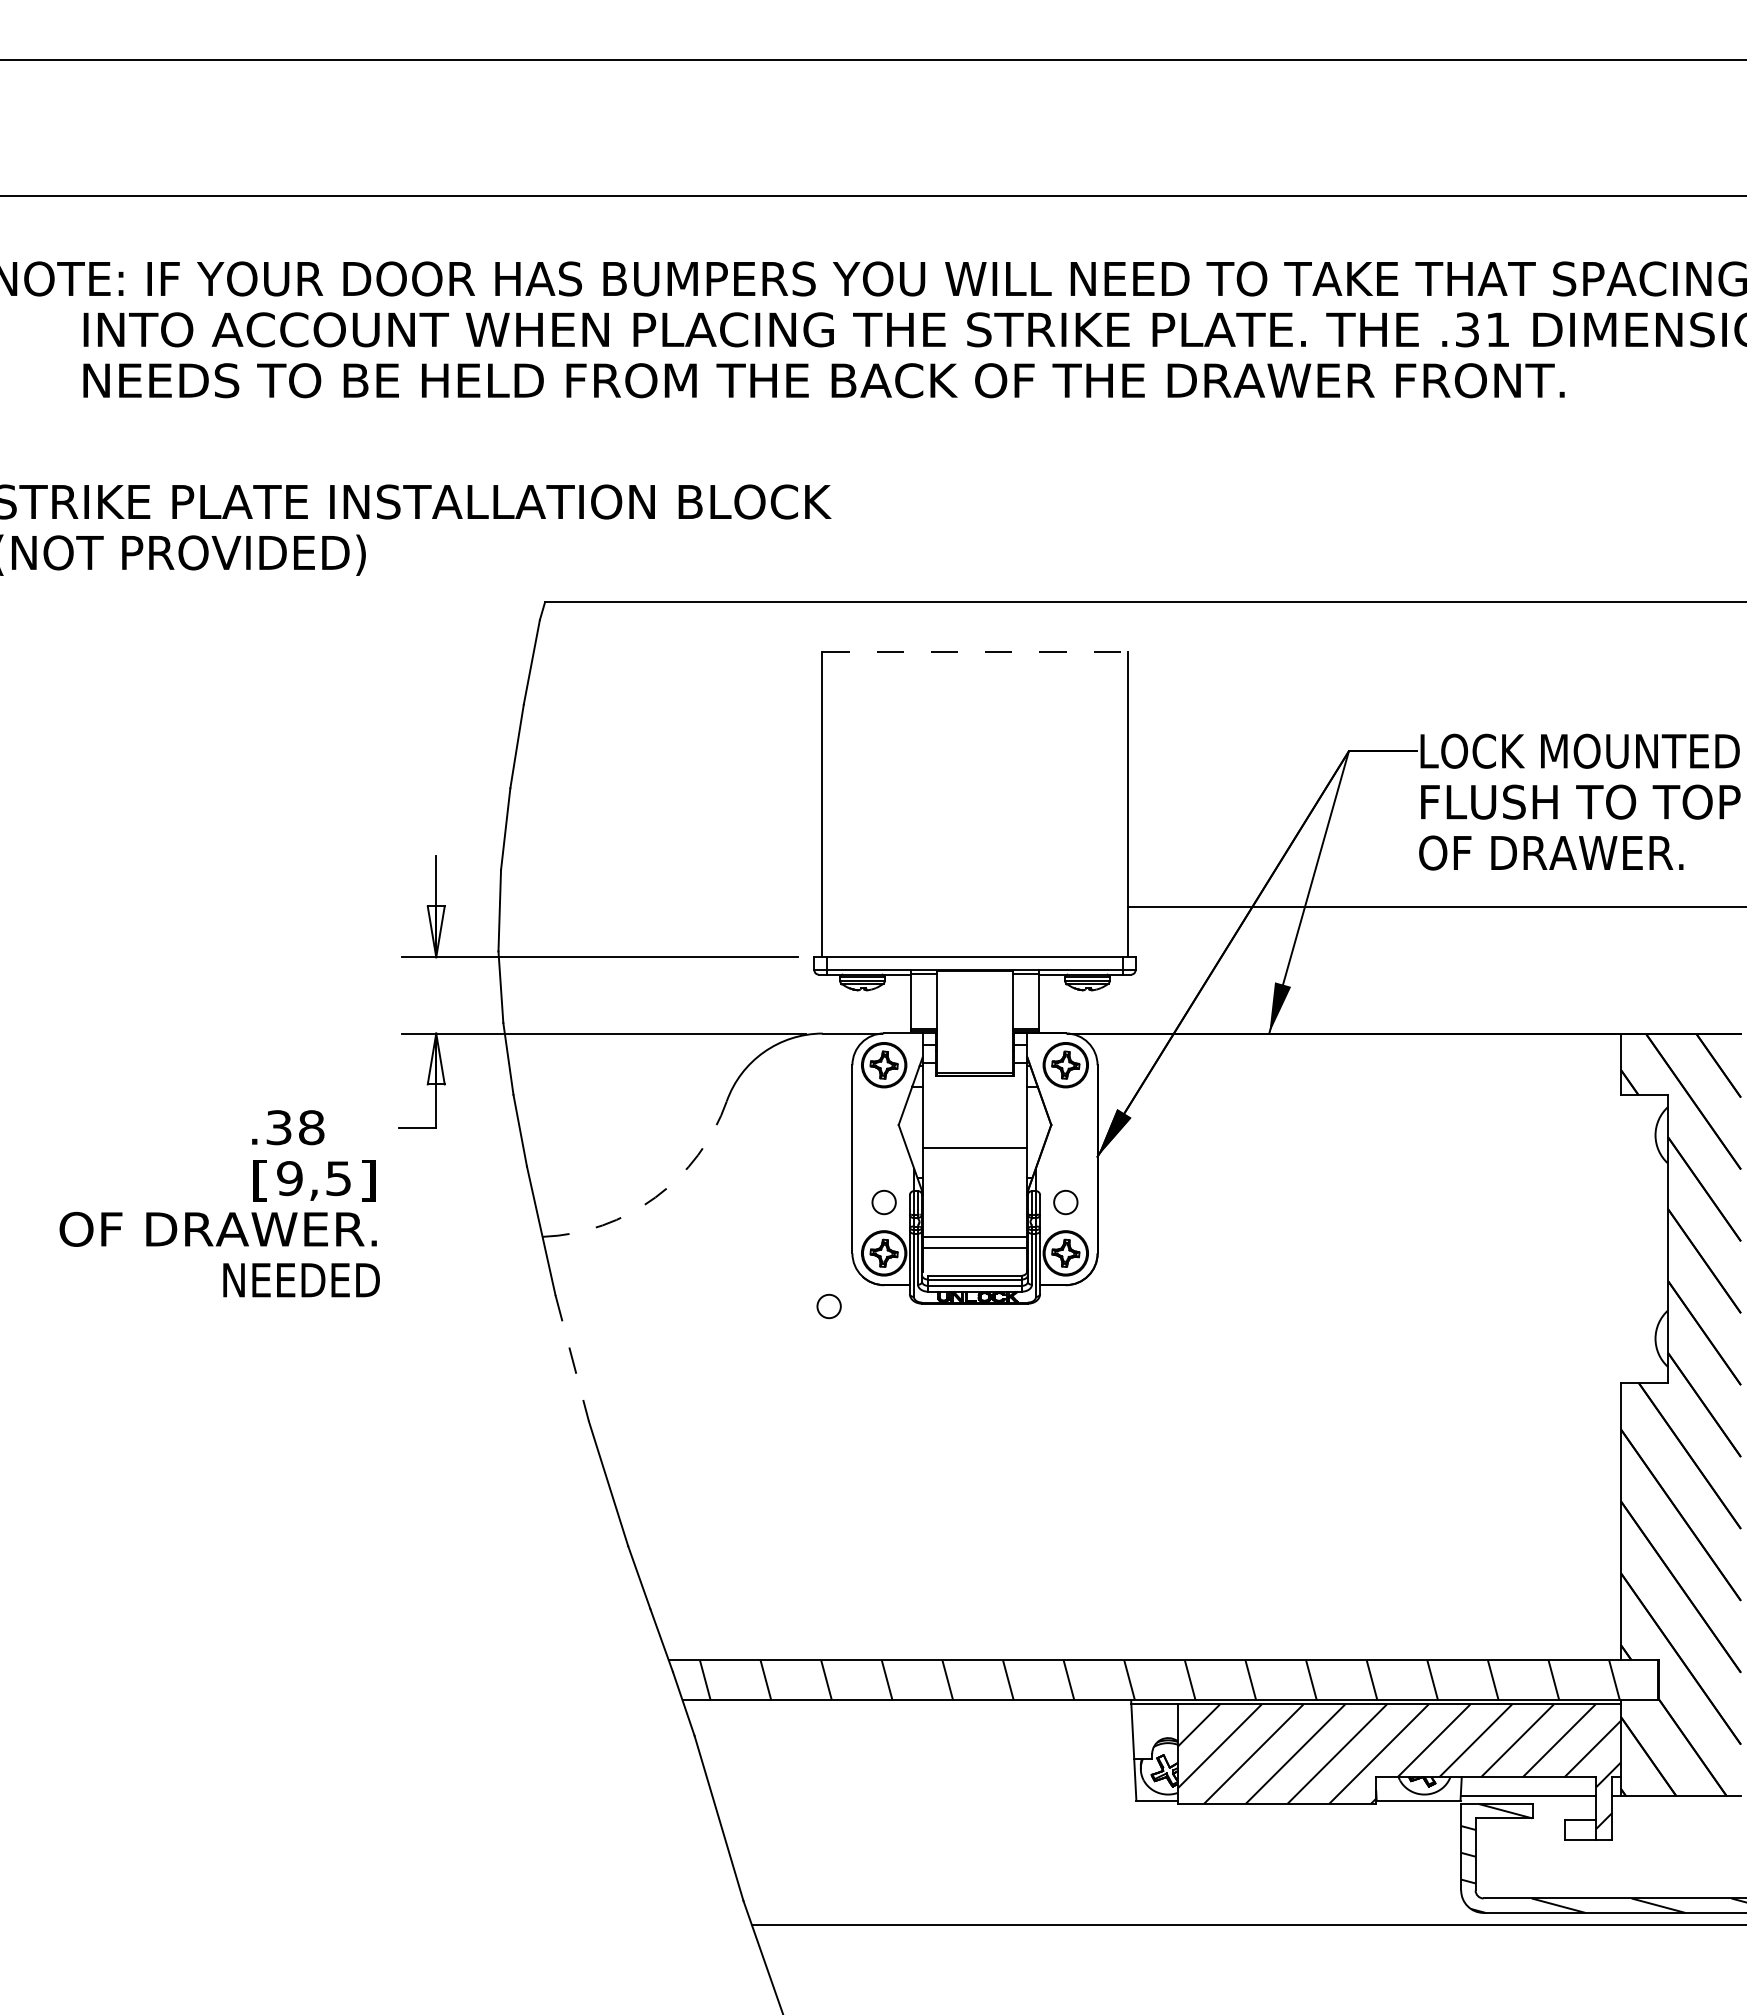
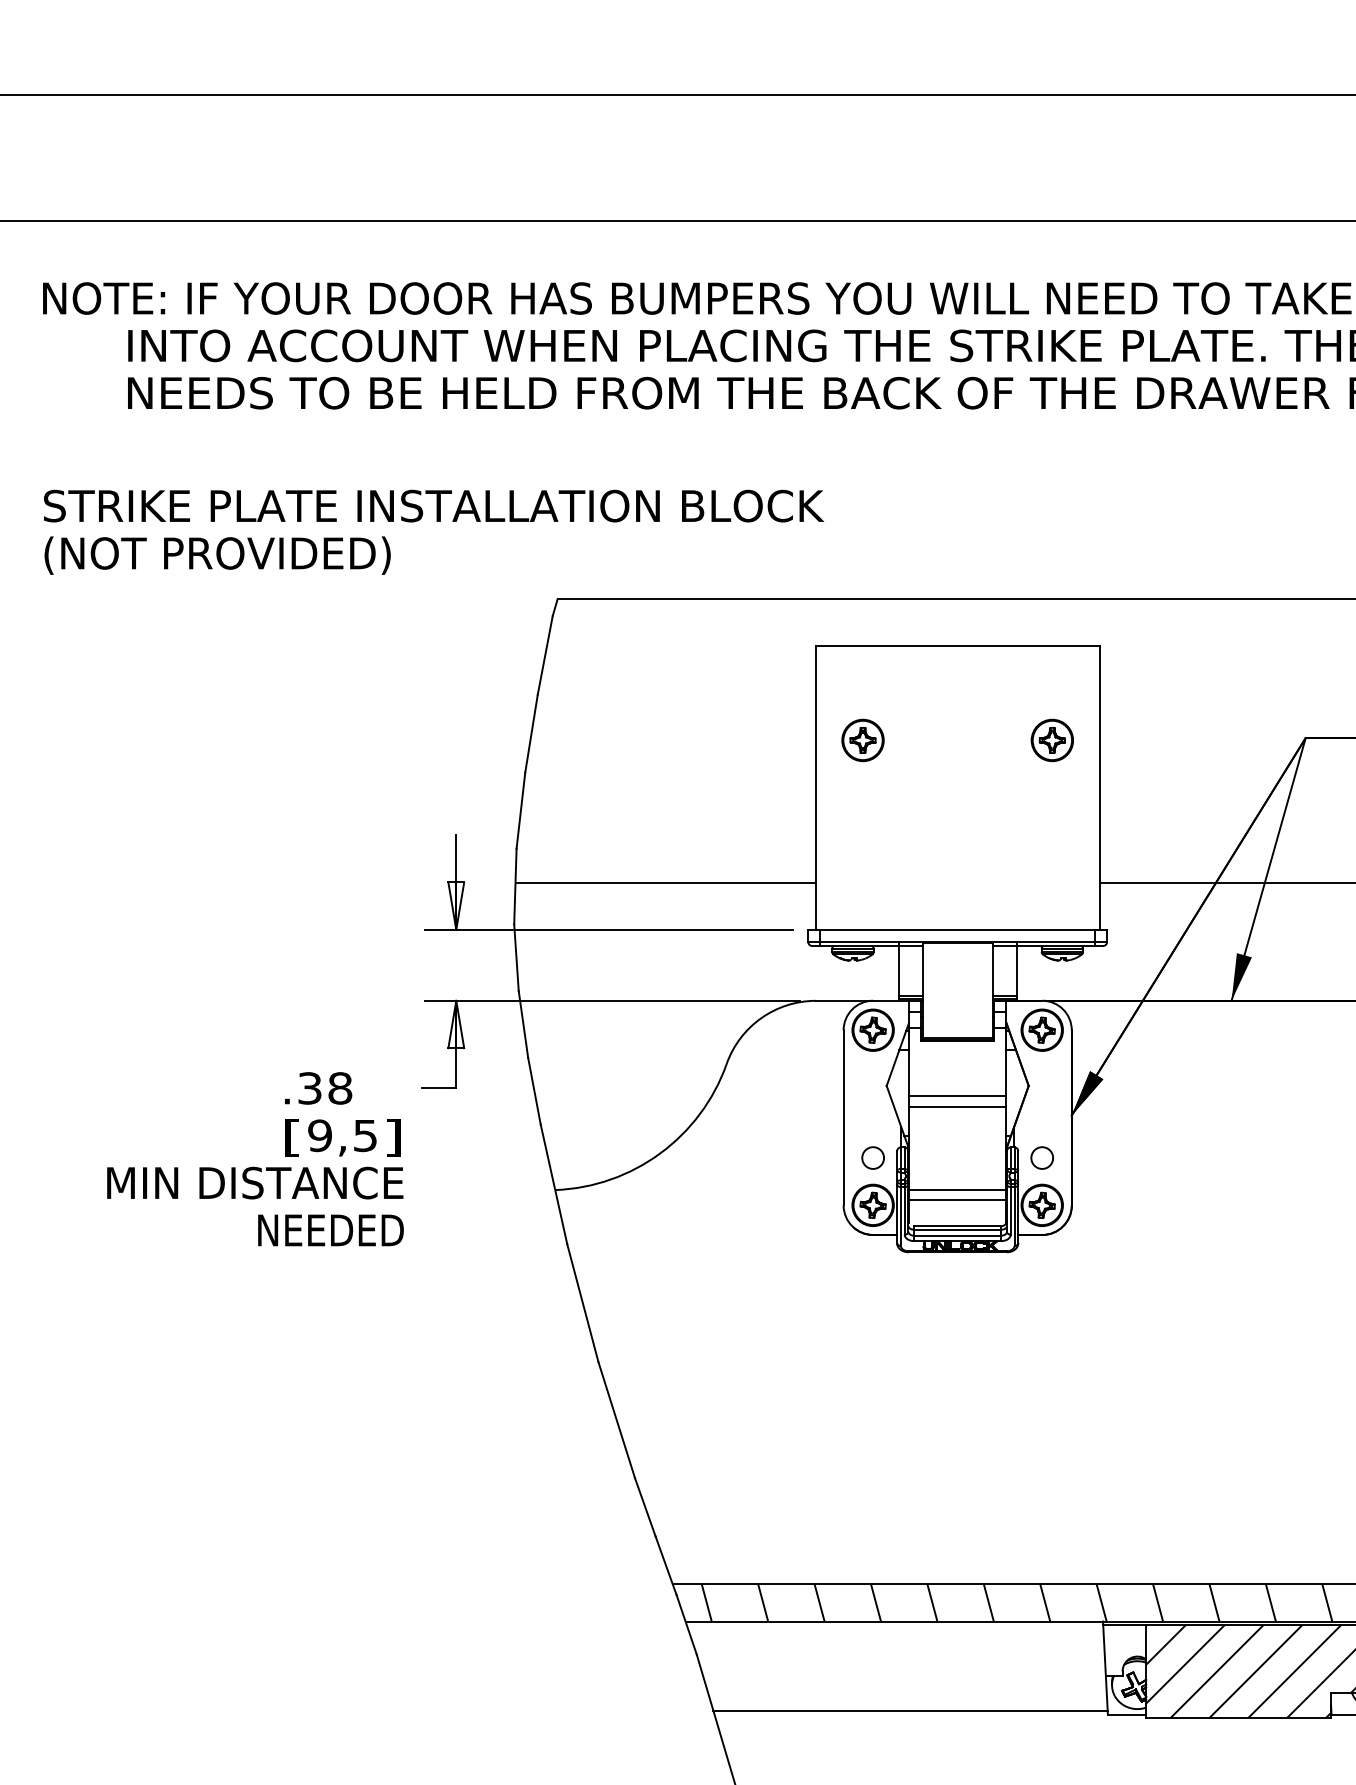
line: (975, 652) -> (958, 646), dashed -> solid
part: (873, 753) -> (863, 740), added
part: (1076, 753) -> (1052, 740), added
line: (660, 907) -> (664, 883), added
line: (974, 1135) -> (957, 1095), added
arc: (655, 1197) -> (660, 1153), dashed -> solid
text: (219, 1228) -> (254, 1182), OF DRAWER. -> MIN DISTANCE
circle: (828, 1306) -> (821, 1254), removed
line: (572, 1358) -> (583, 1303), dashed -> solid
line: (924, 1796) -> (910, 1710), added

